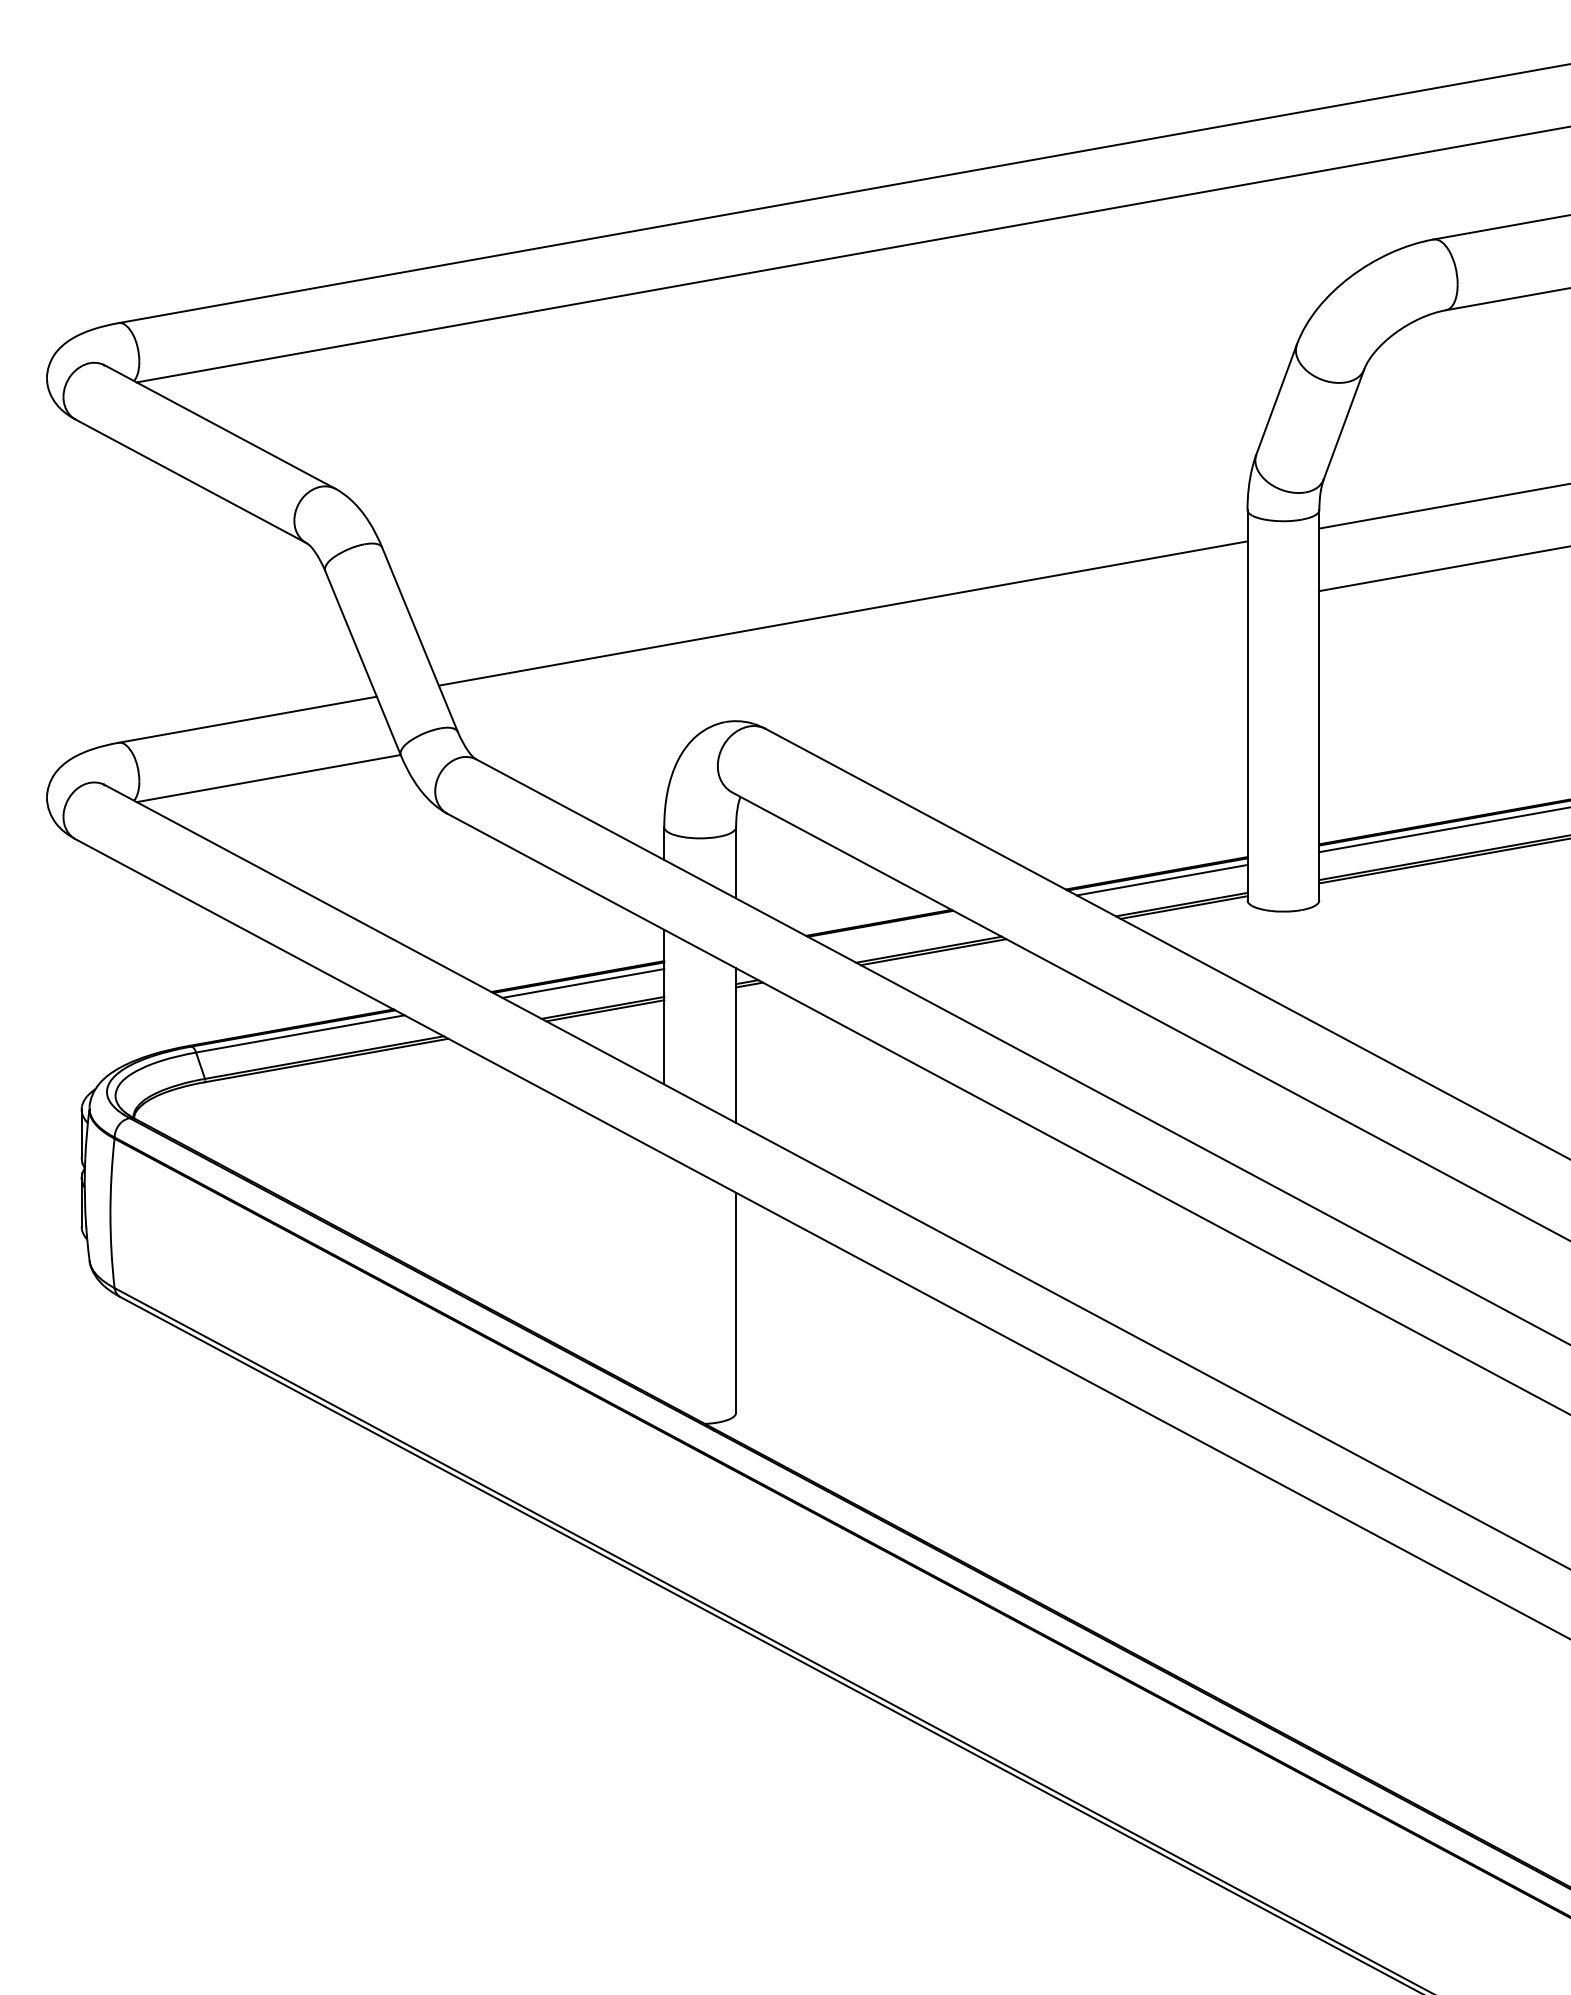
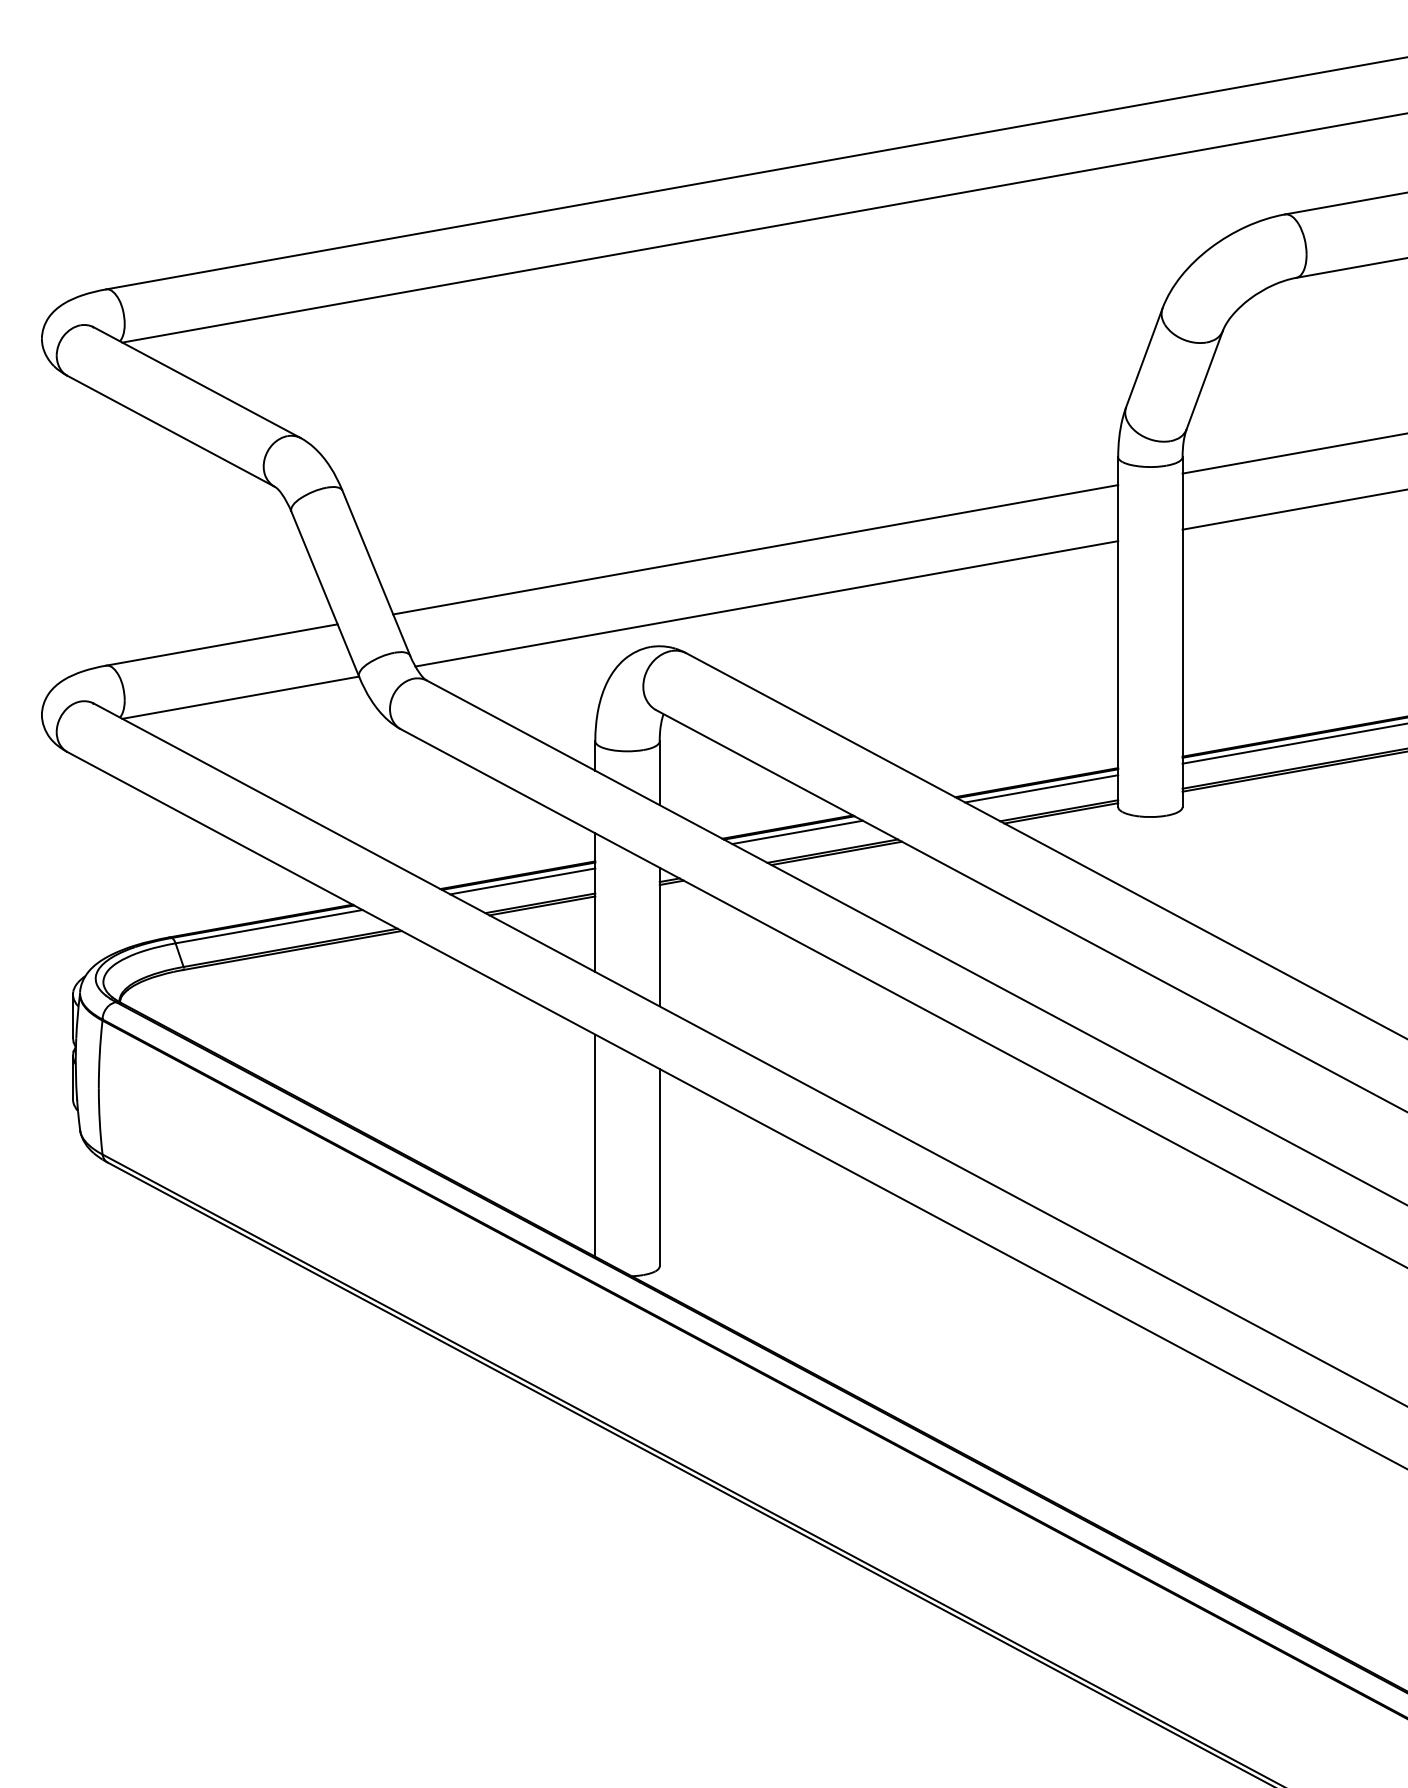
line: (855, 673) -> (766, 603), added
line: (889, 928) -> (797, 832), added
line: (664, 1278) -> (595, 1145), added

